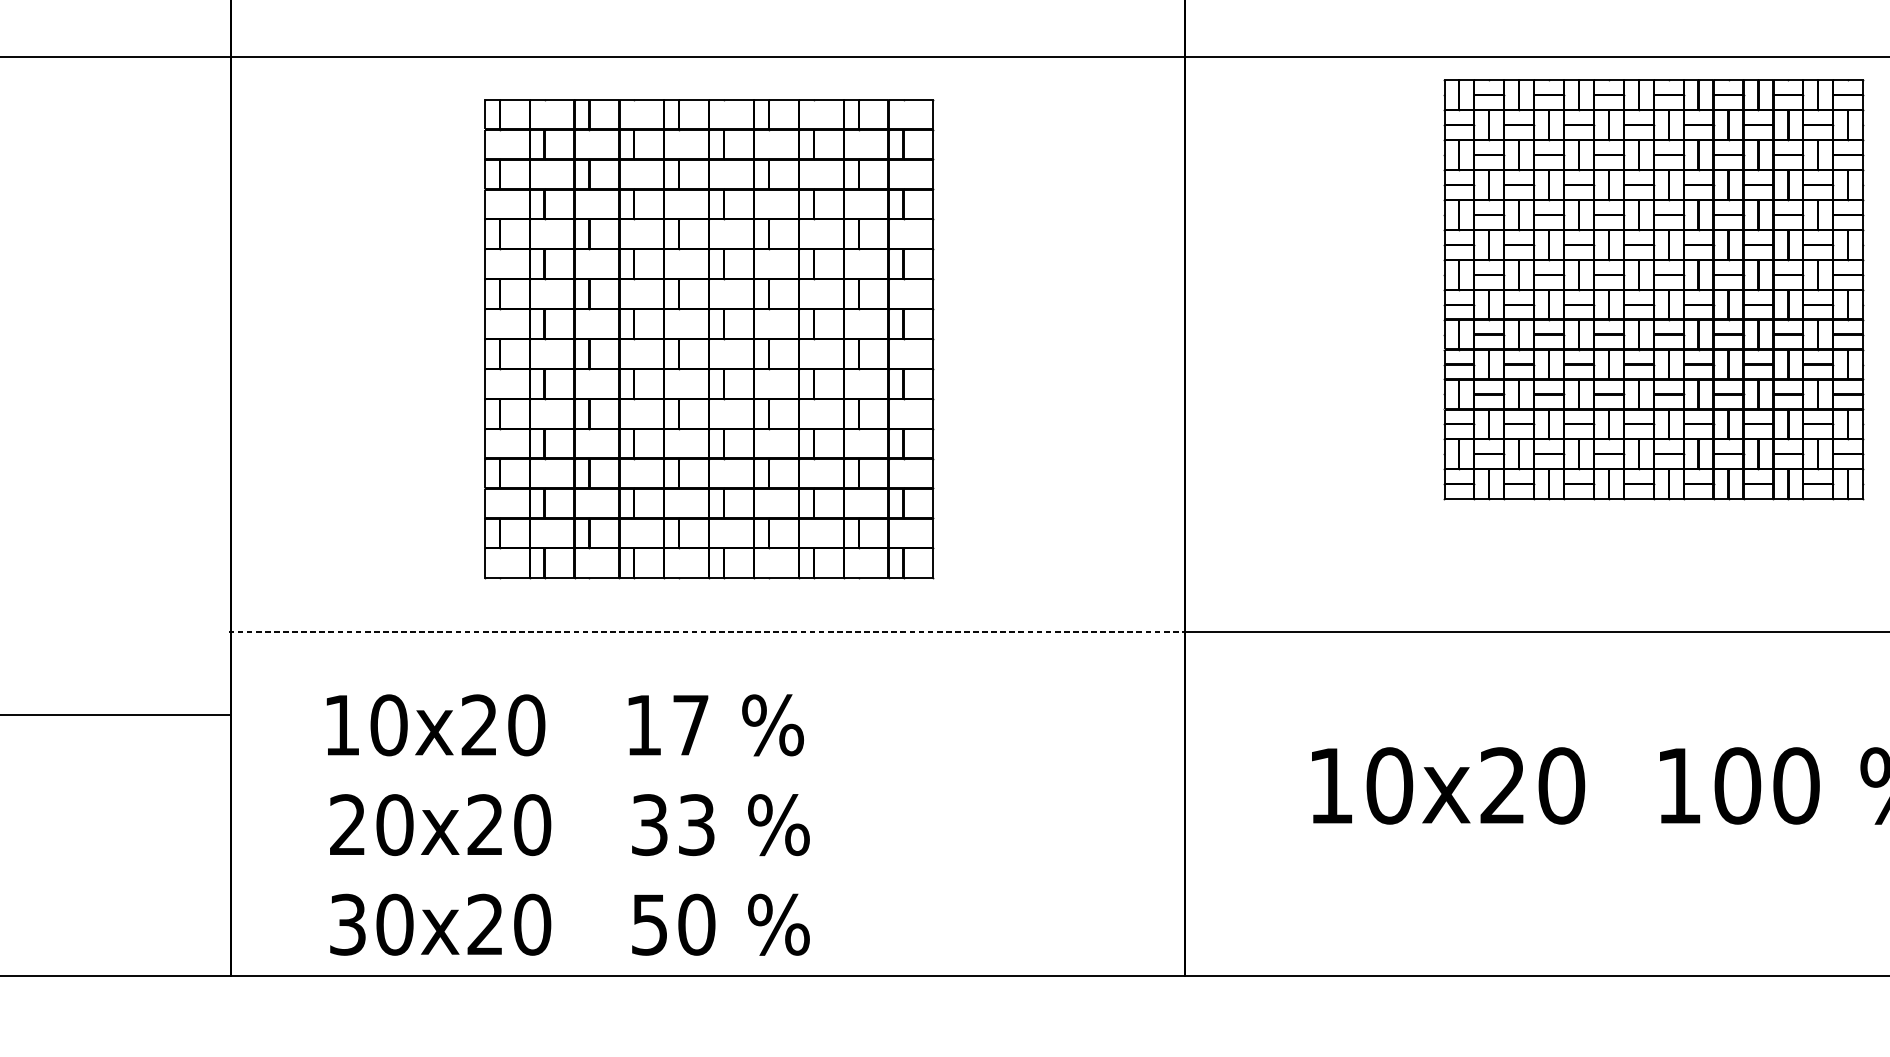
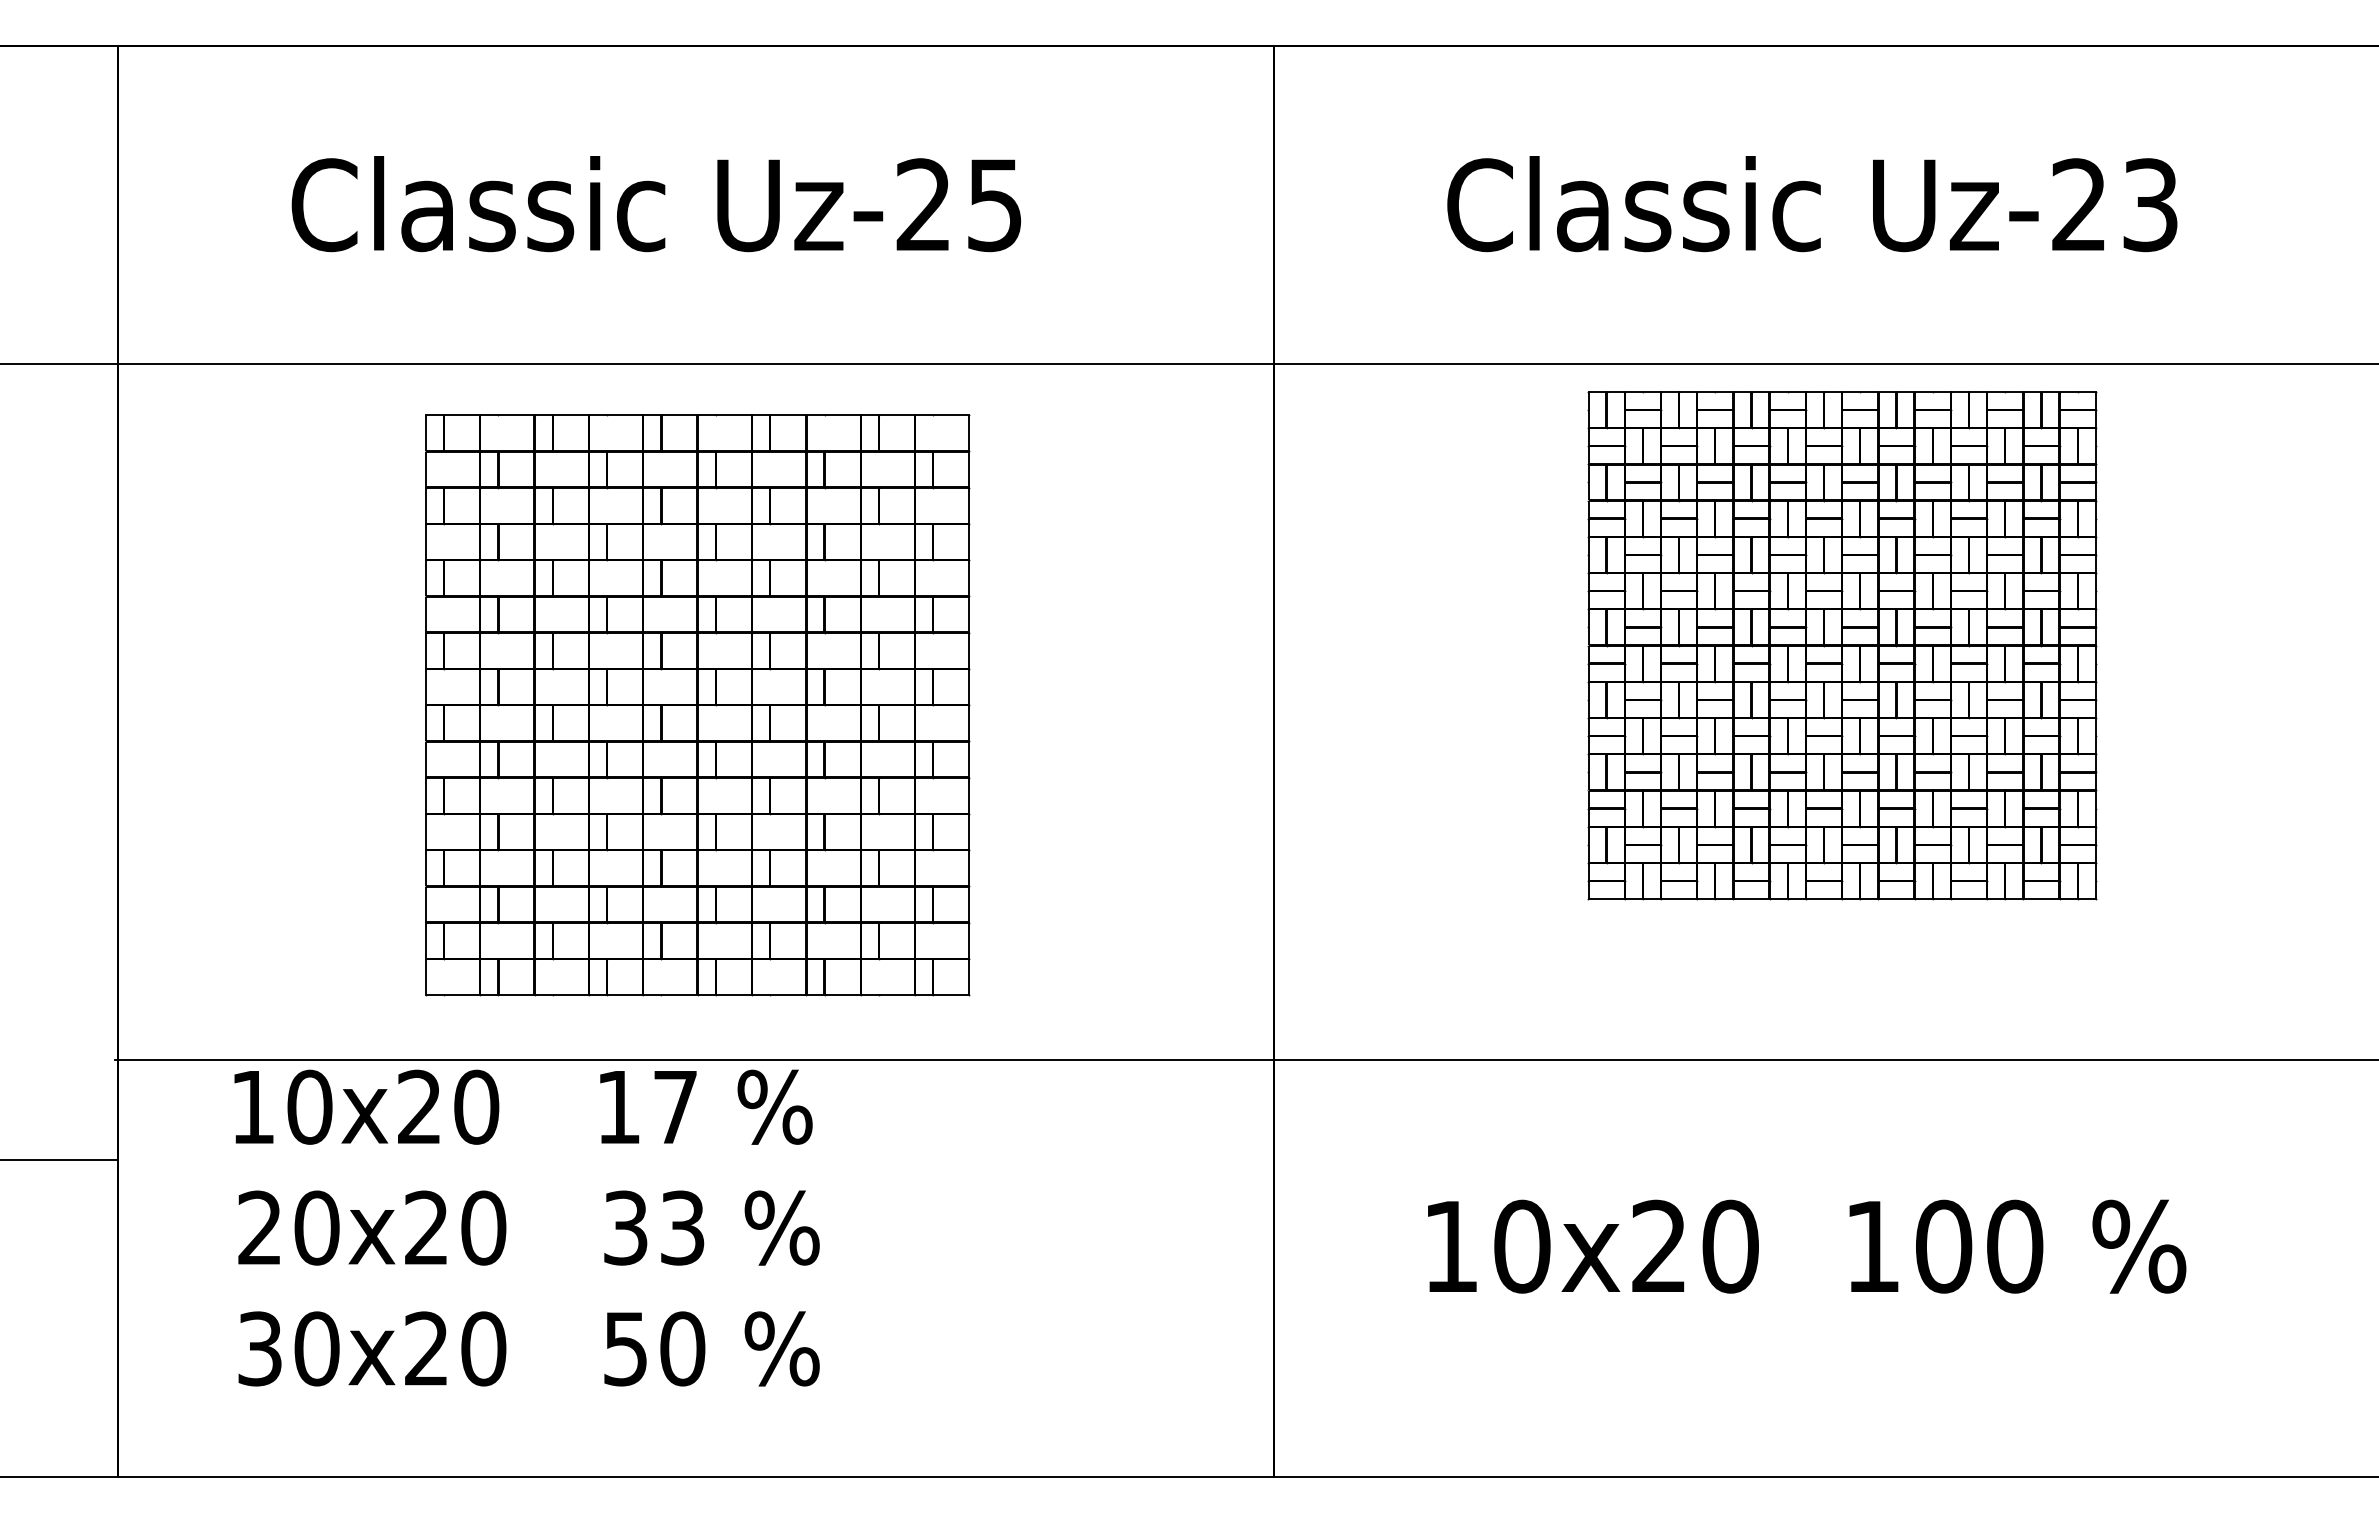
line: (707, 632) -> (695, 1060), dashed -> solid
text: (567, 824) -> (526, 1227), moved

